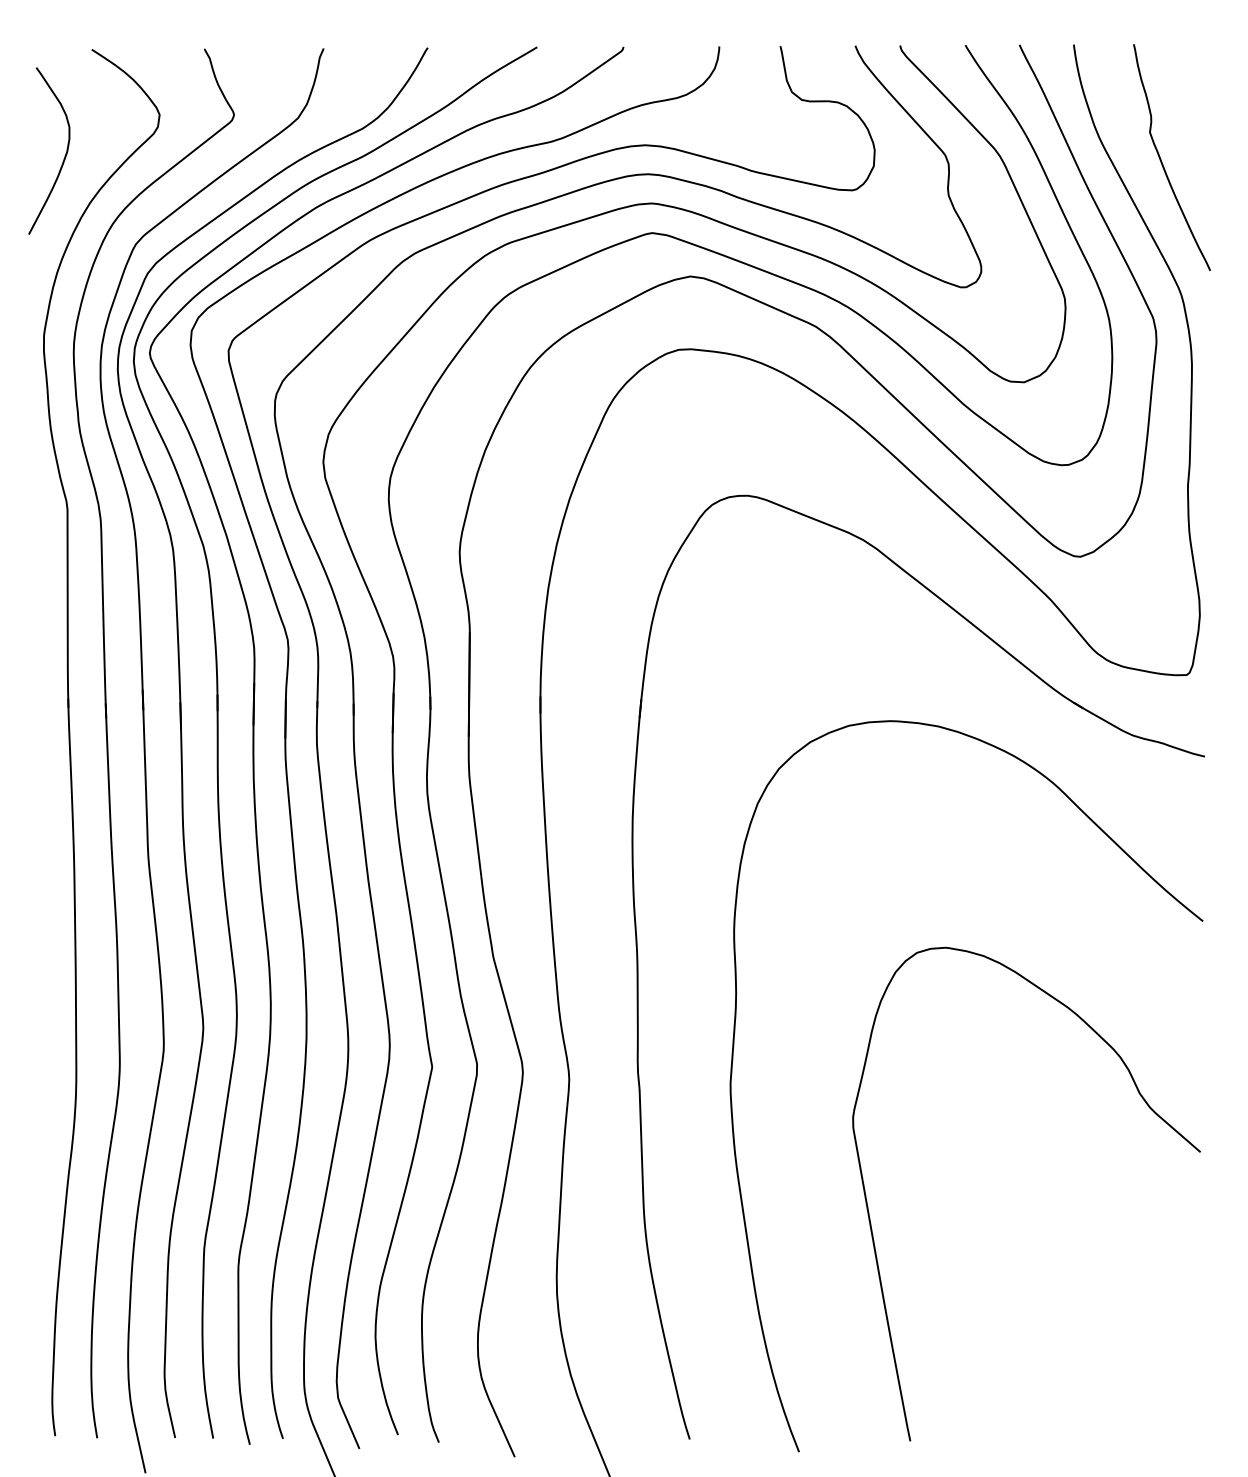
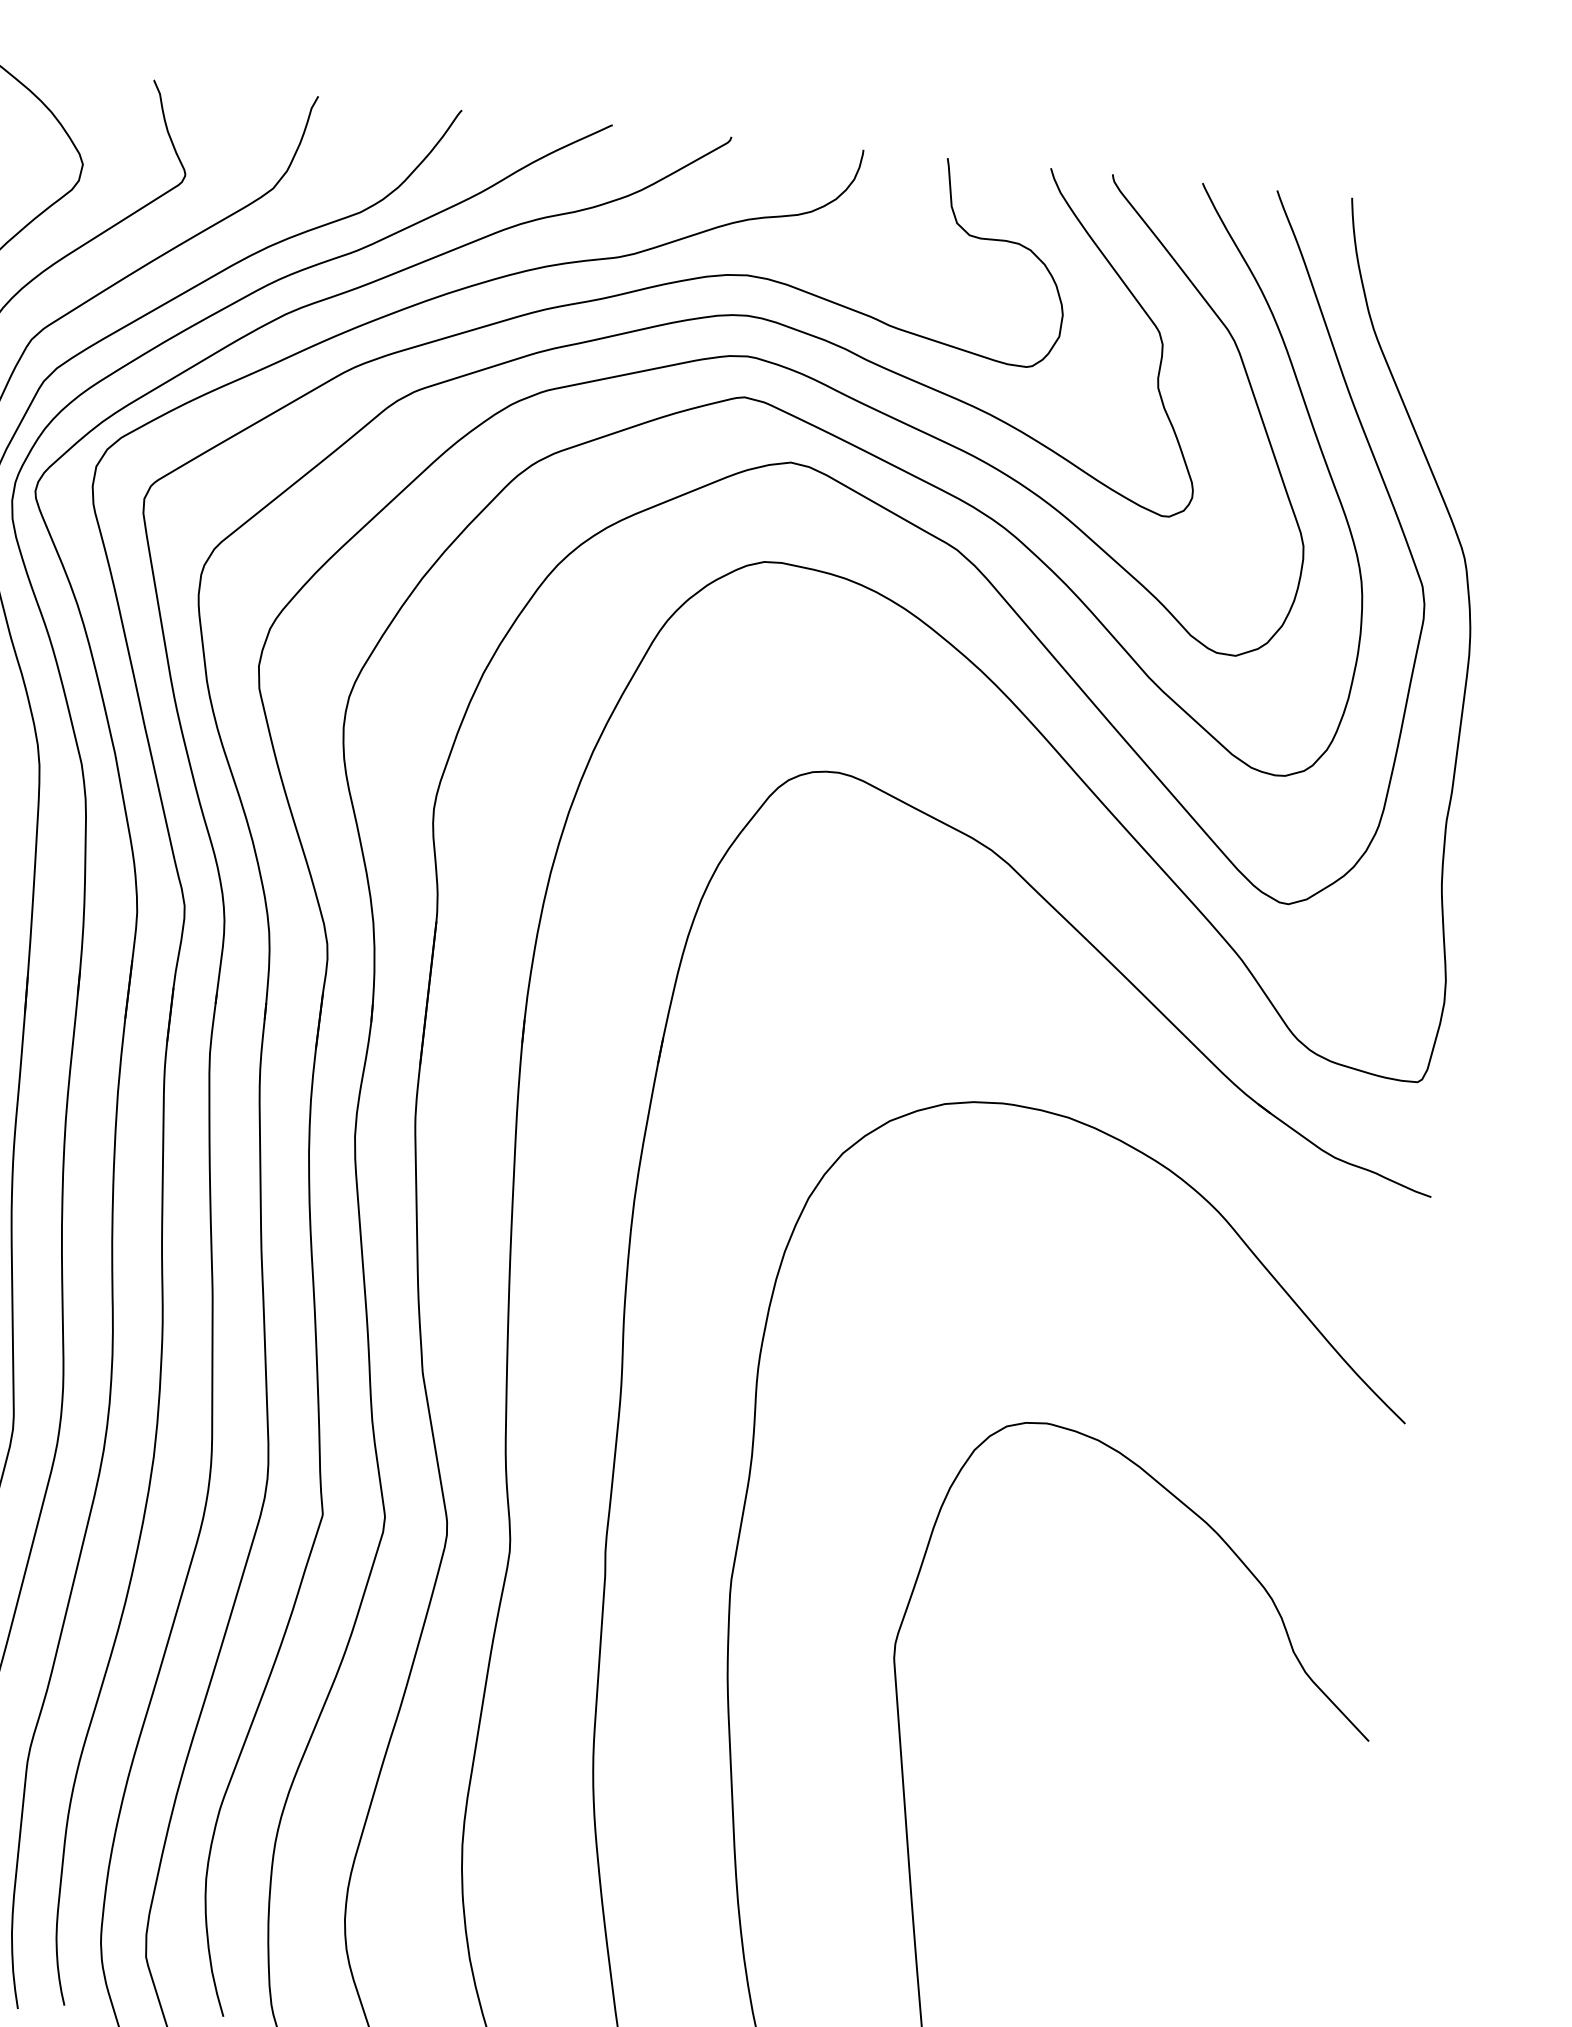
curve: (1162, 161) -> (1457, 371), removed

